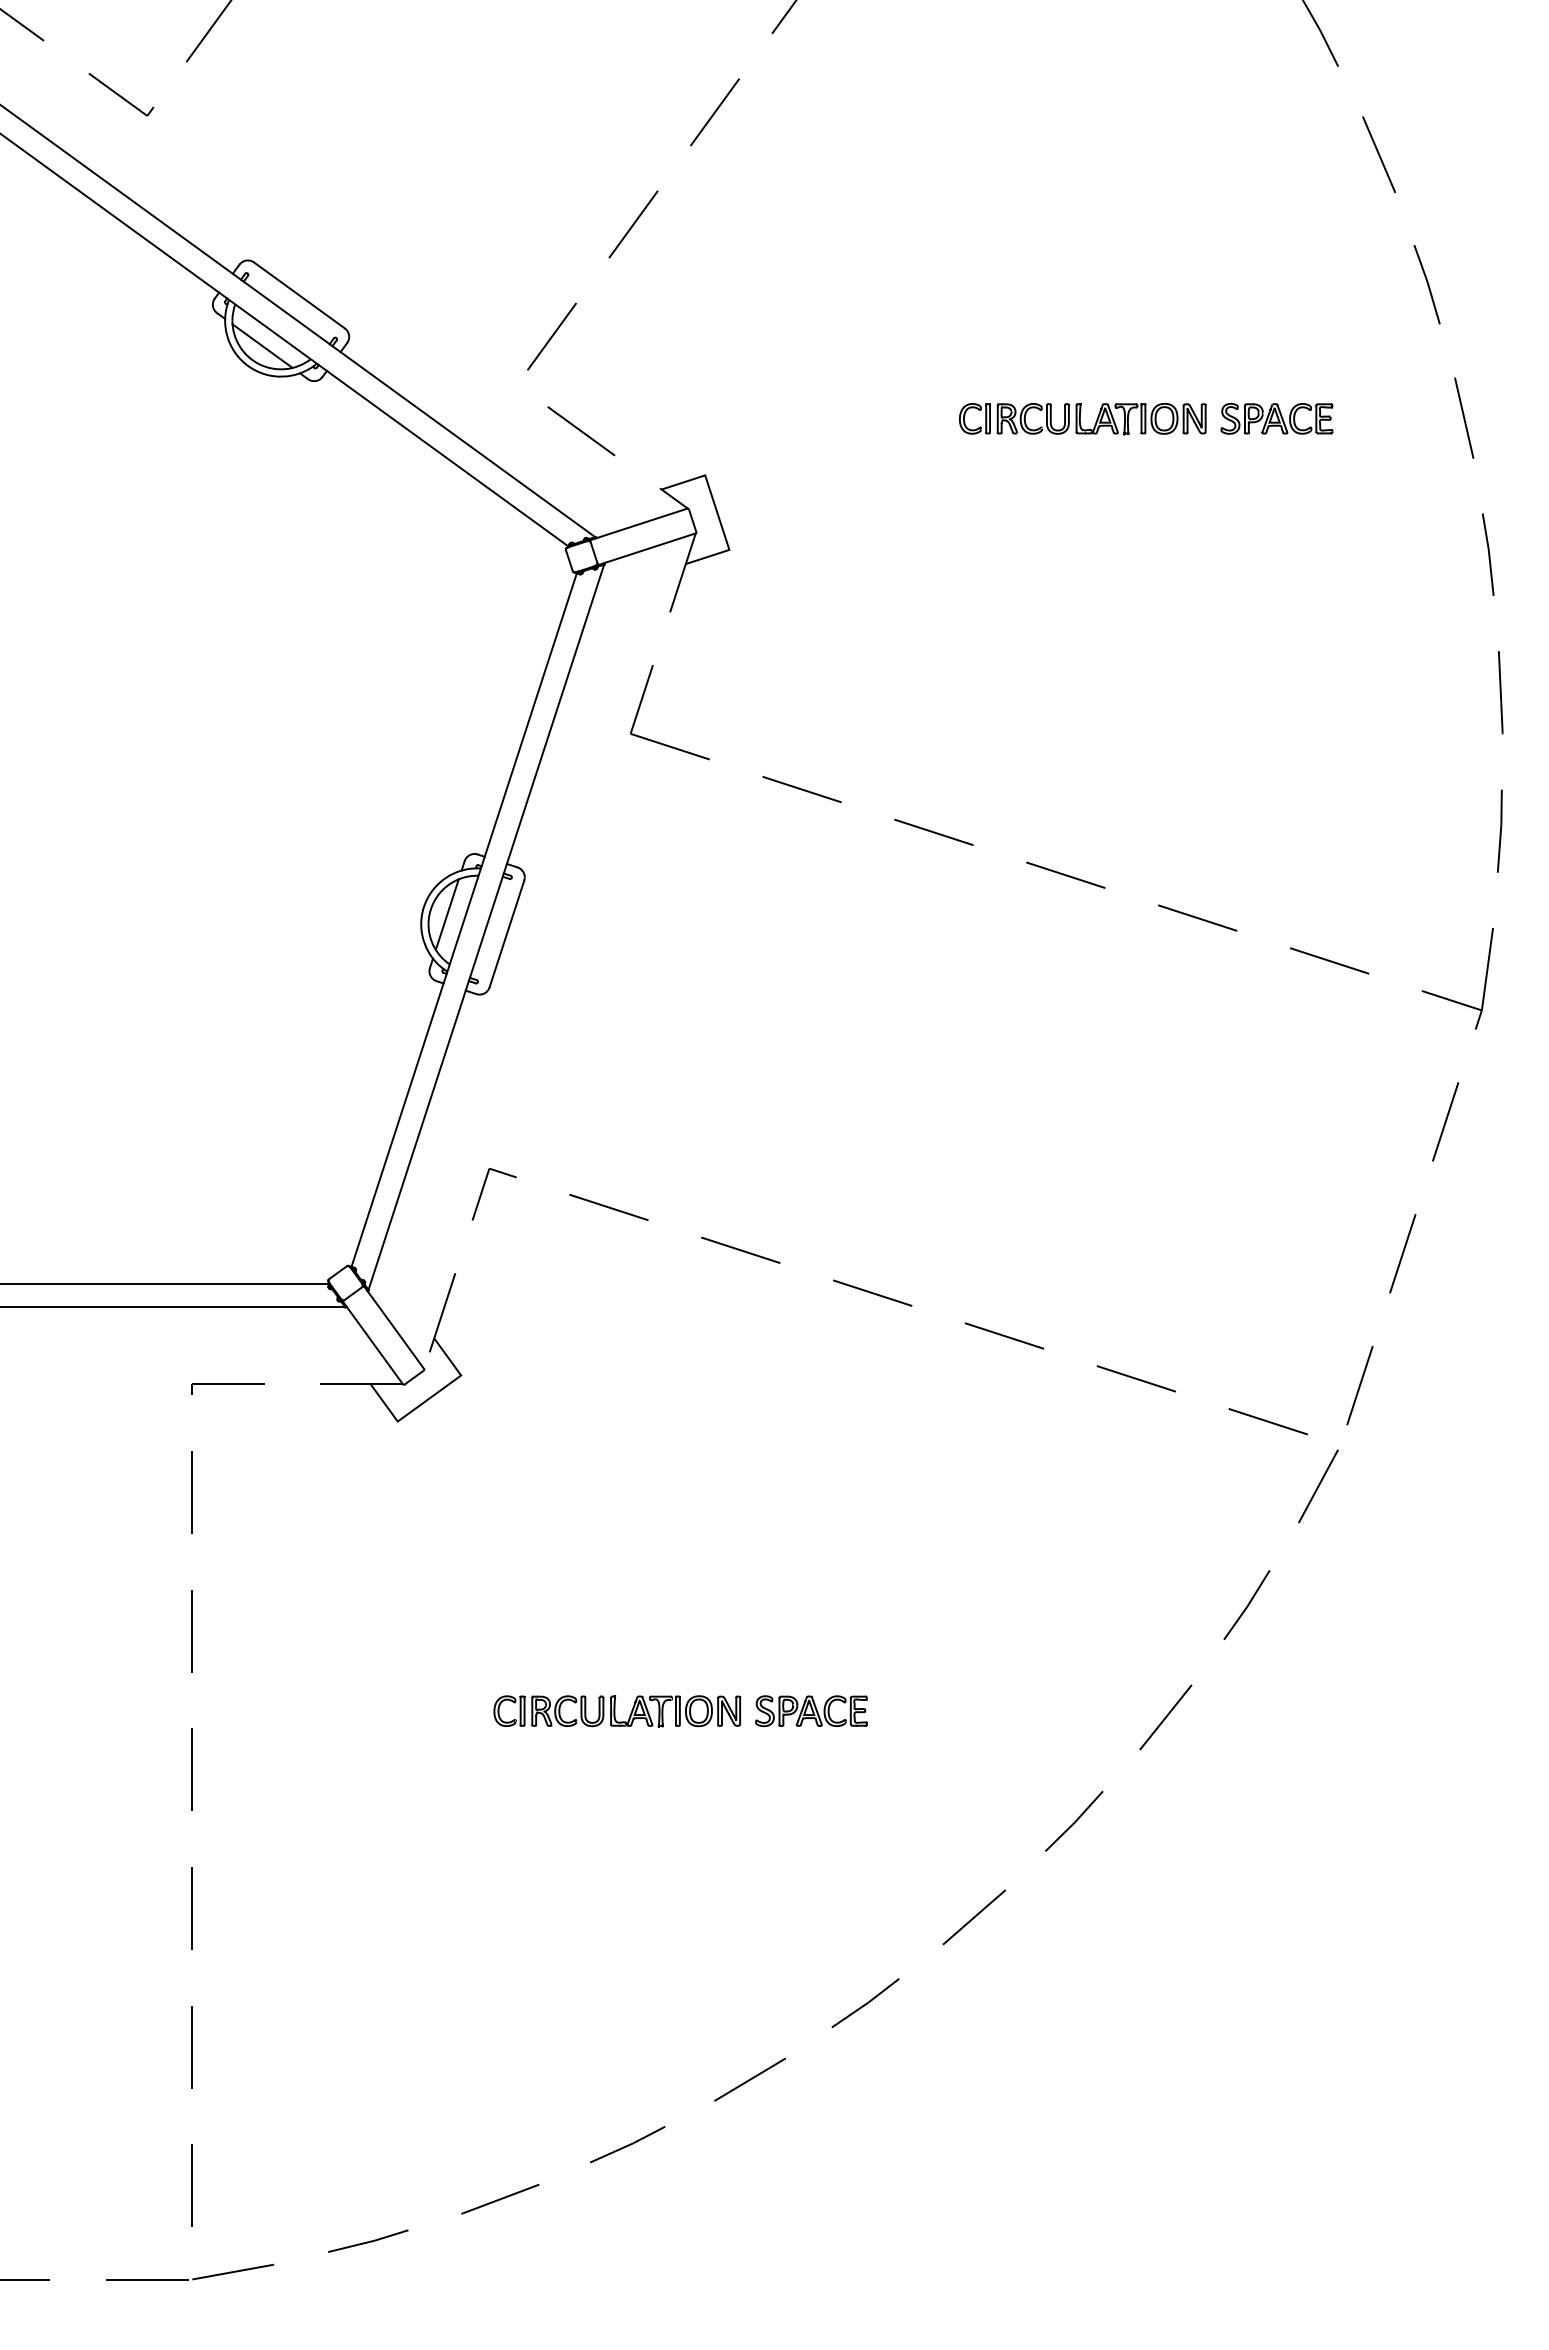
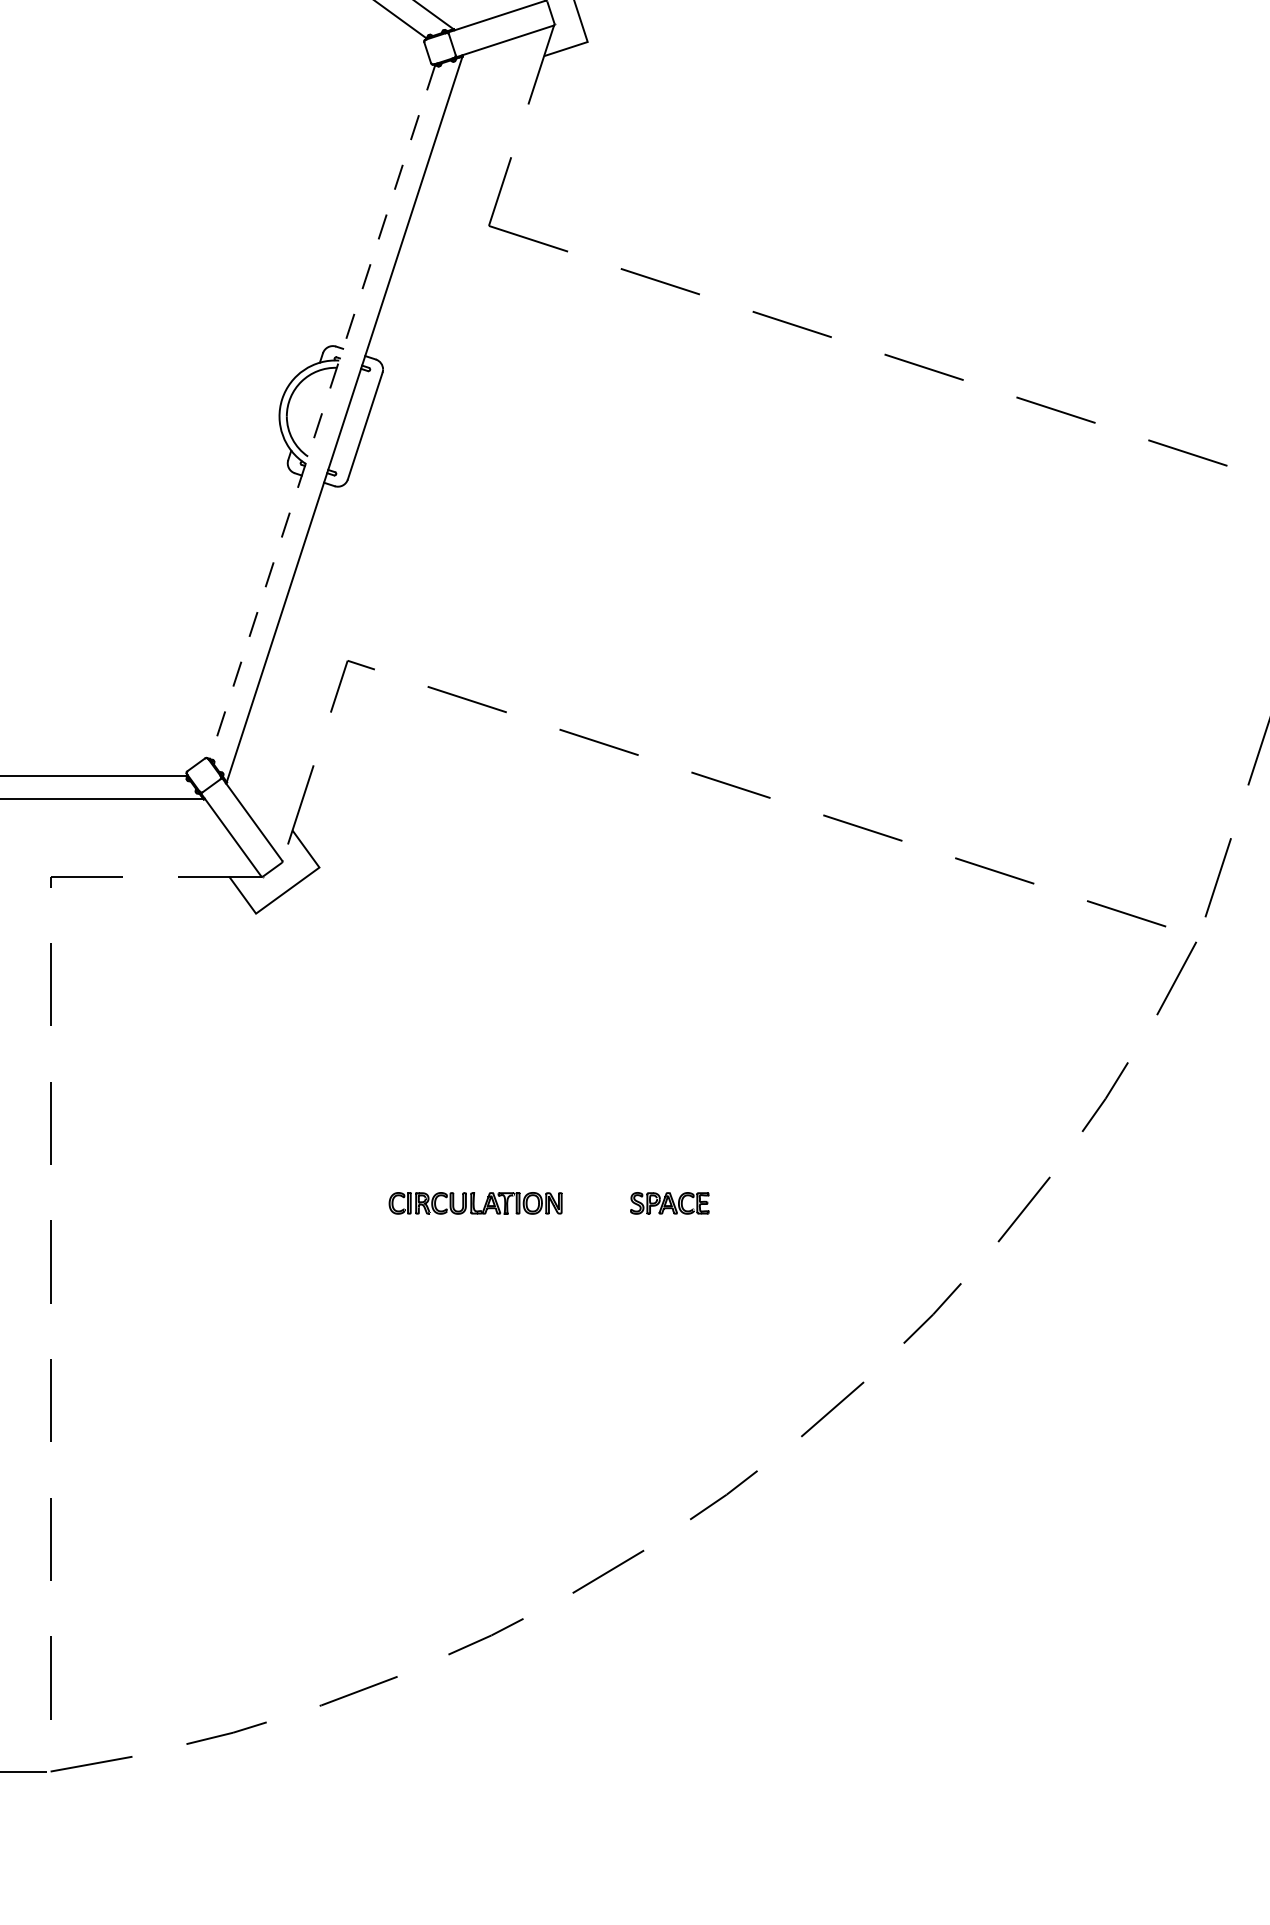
line: (446, 914) -> (304, 406), removed
line: (464, 920) -> (322, 412), solid -> dashed
part: (617, 1711) -> (475, 1203), size x0.7
part: (811, 1711) -> (669, 1203), size x0.7

